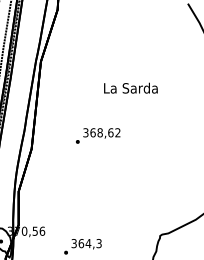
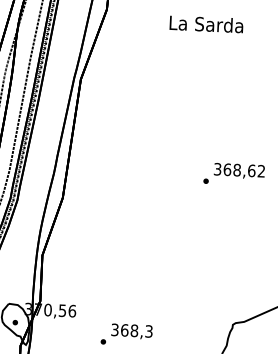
text: (130, 87) -> (205, 23), moved
text: (98, 135) -> (234, 173), moved
text: (88, 243) -> (134, 330), 364,3 -> 368,3

